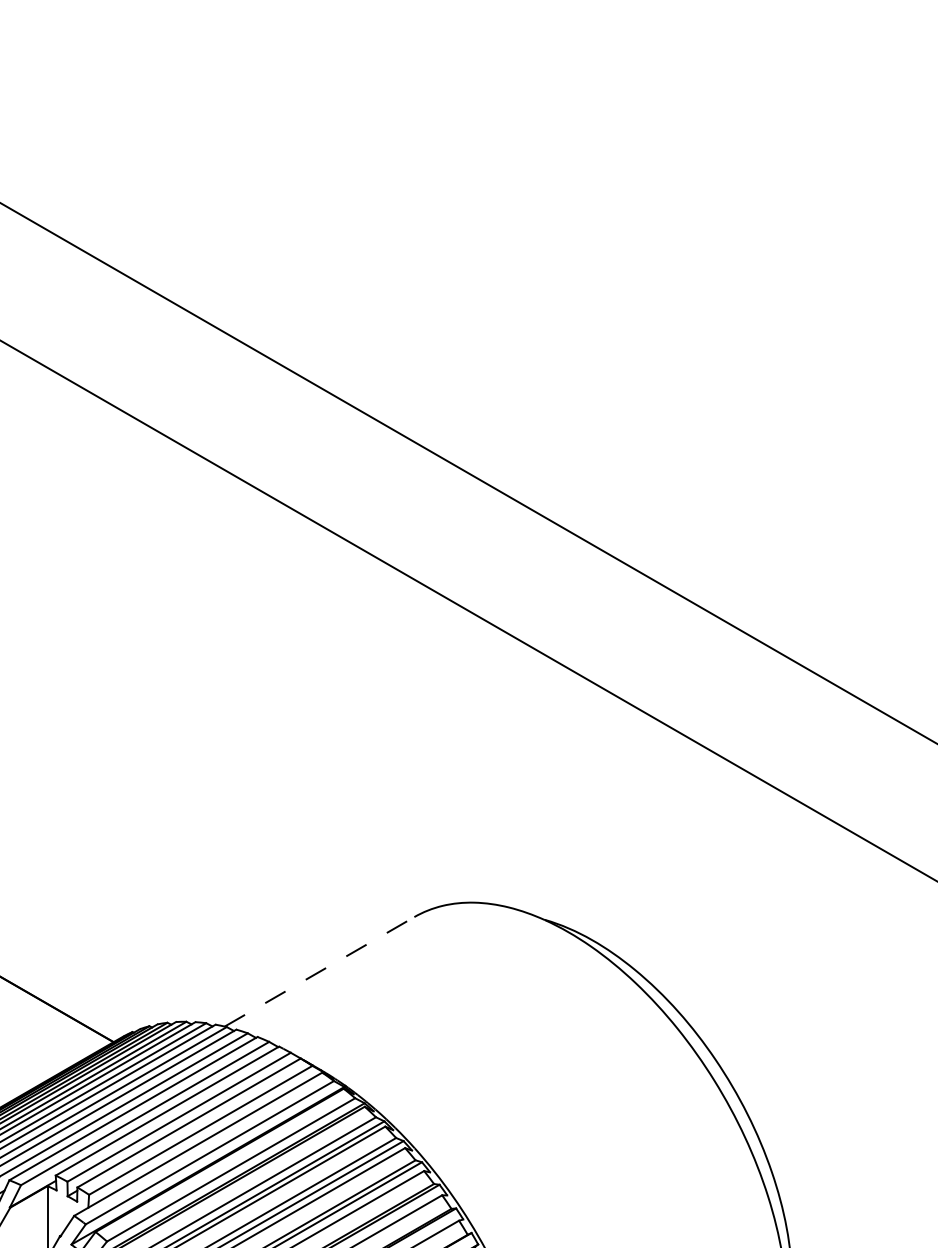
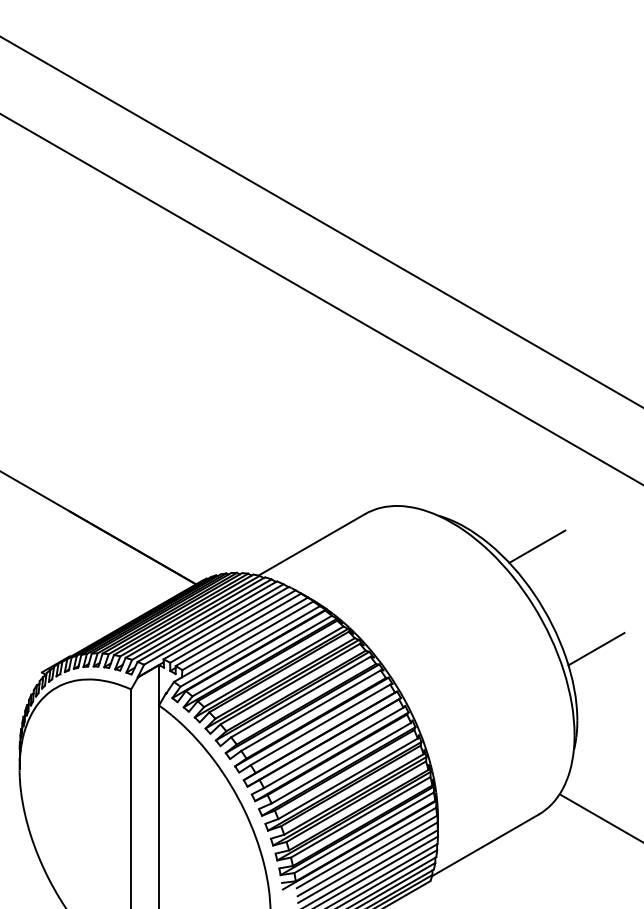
line: (318, 971) -> (311, 544), dashed -> solid
line: (721, 974) -> (537, 546), added
line: (826, 1158) -> (596, 649), added

